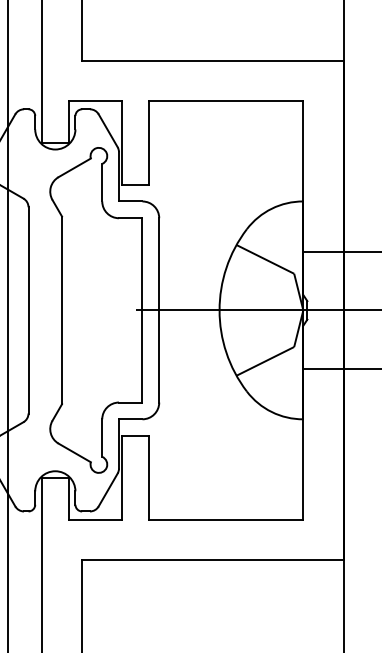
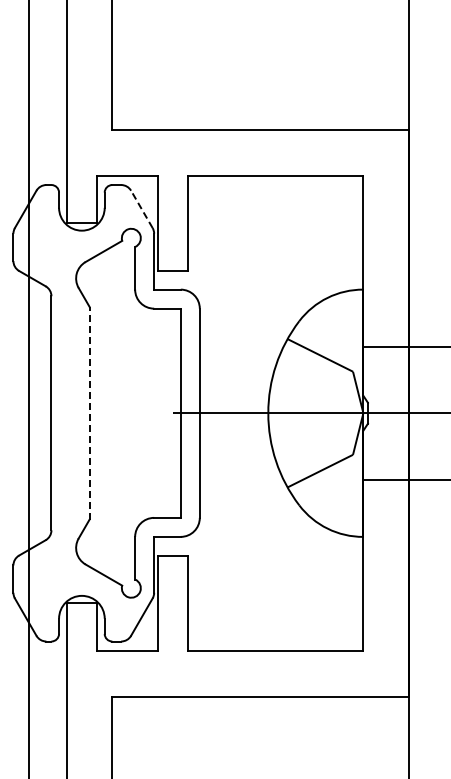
line: (107, 130) -> (141, 209), solid -> dashed
line: (62, 310) -> (89, 413), solid -> dashed

